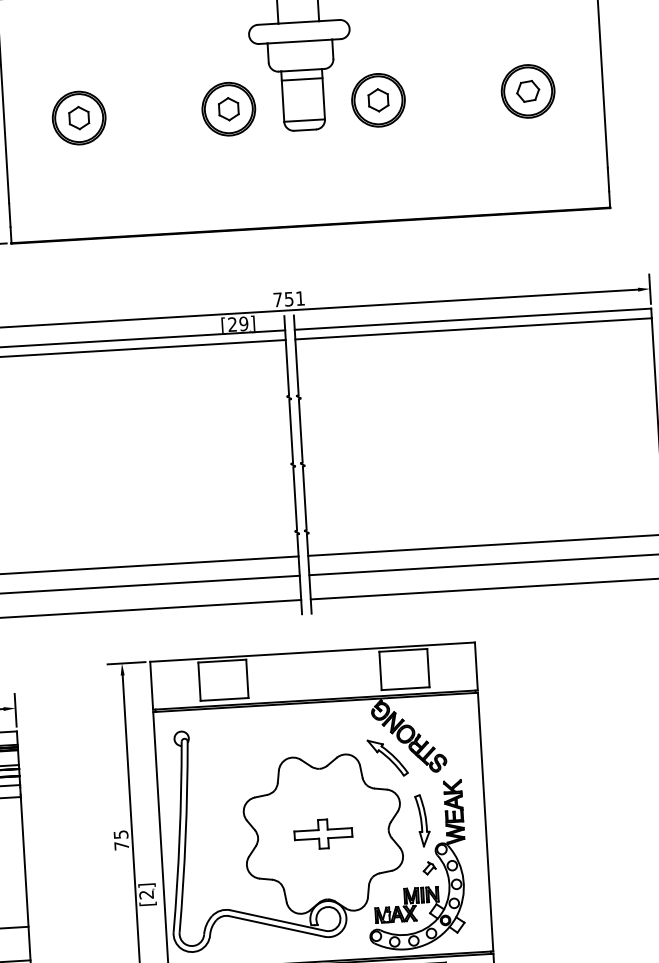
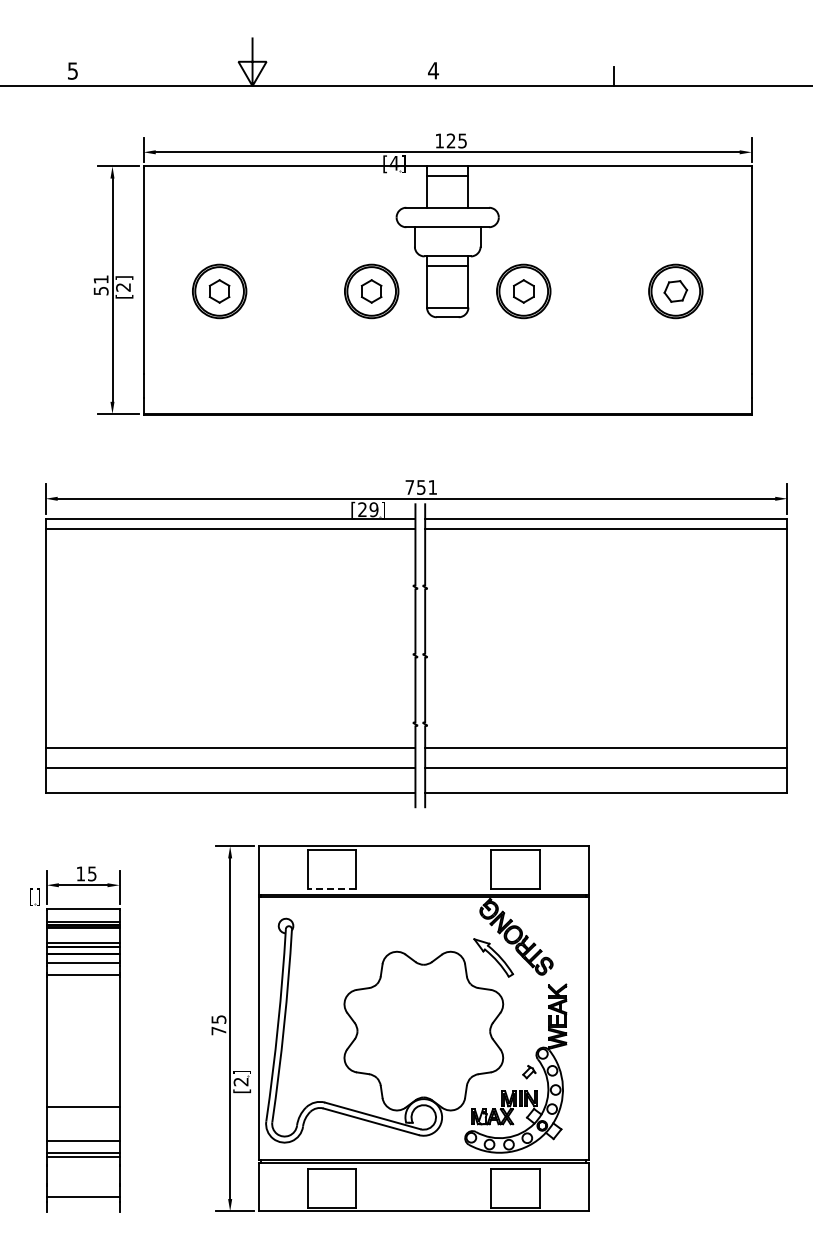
line: (224, 699) -> (331, 888), solid -> dashed
part: (423, 820) -> (525, 1023), removed
part: (323, 834) -> (423, 1031), removed

